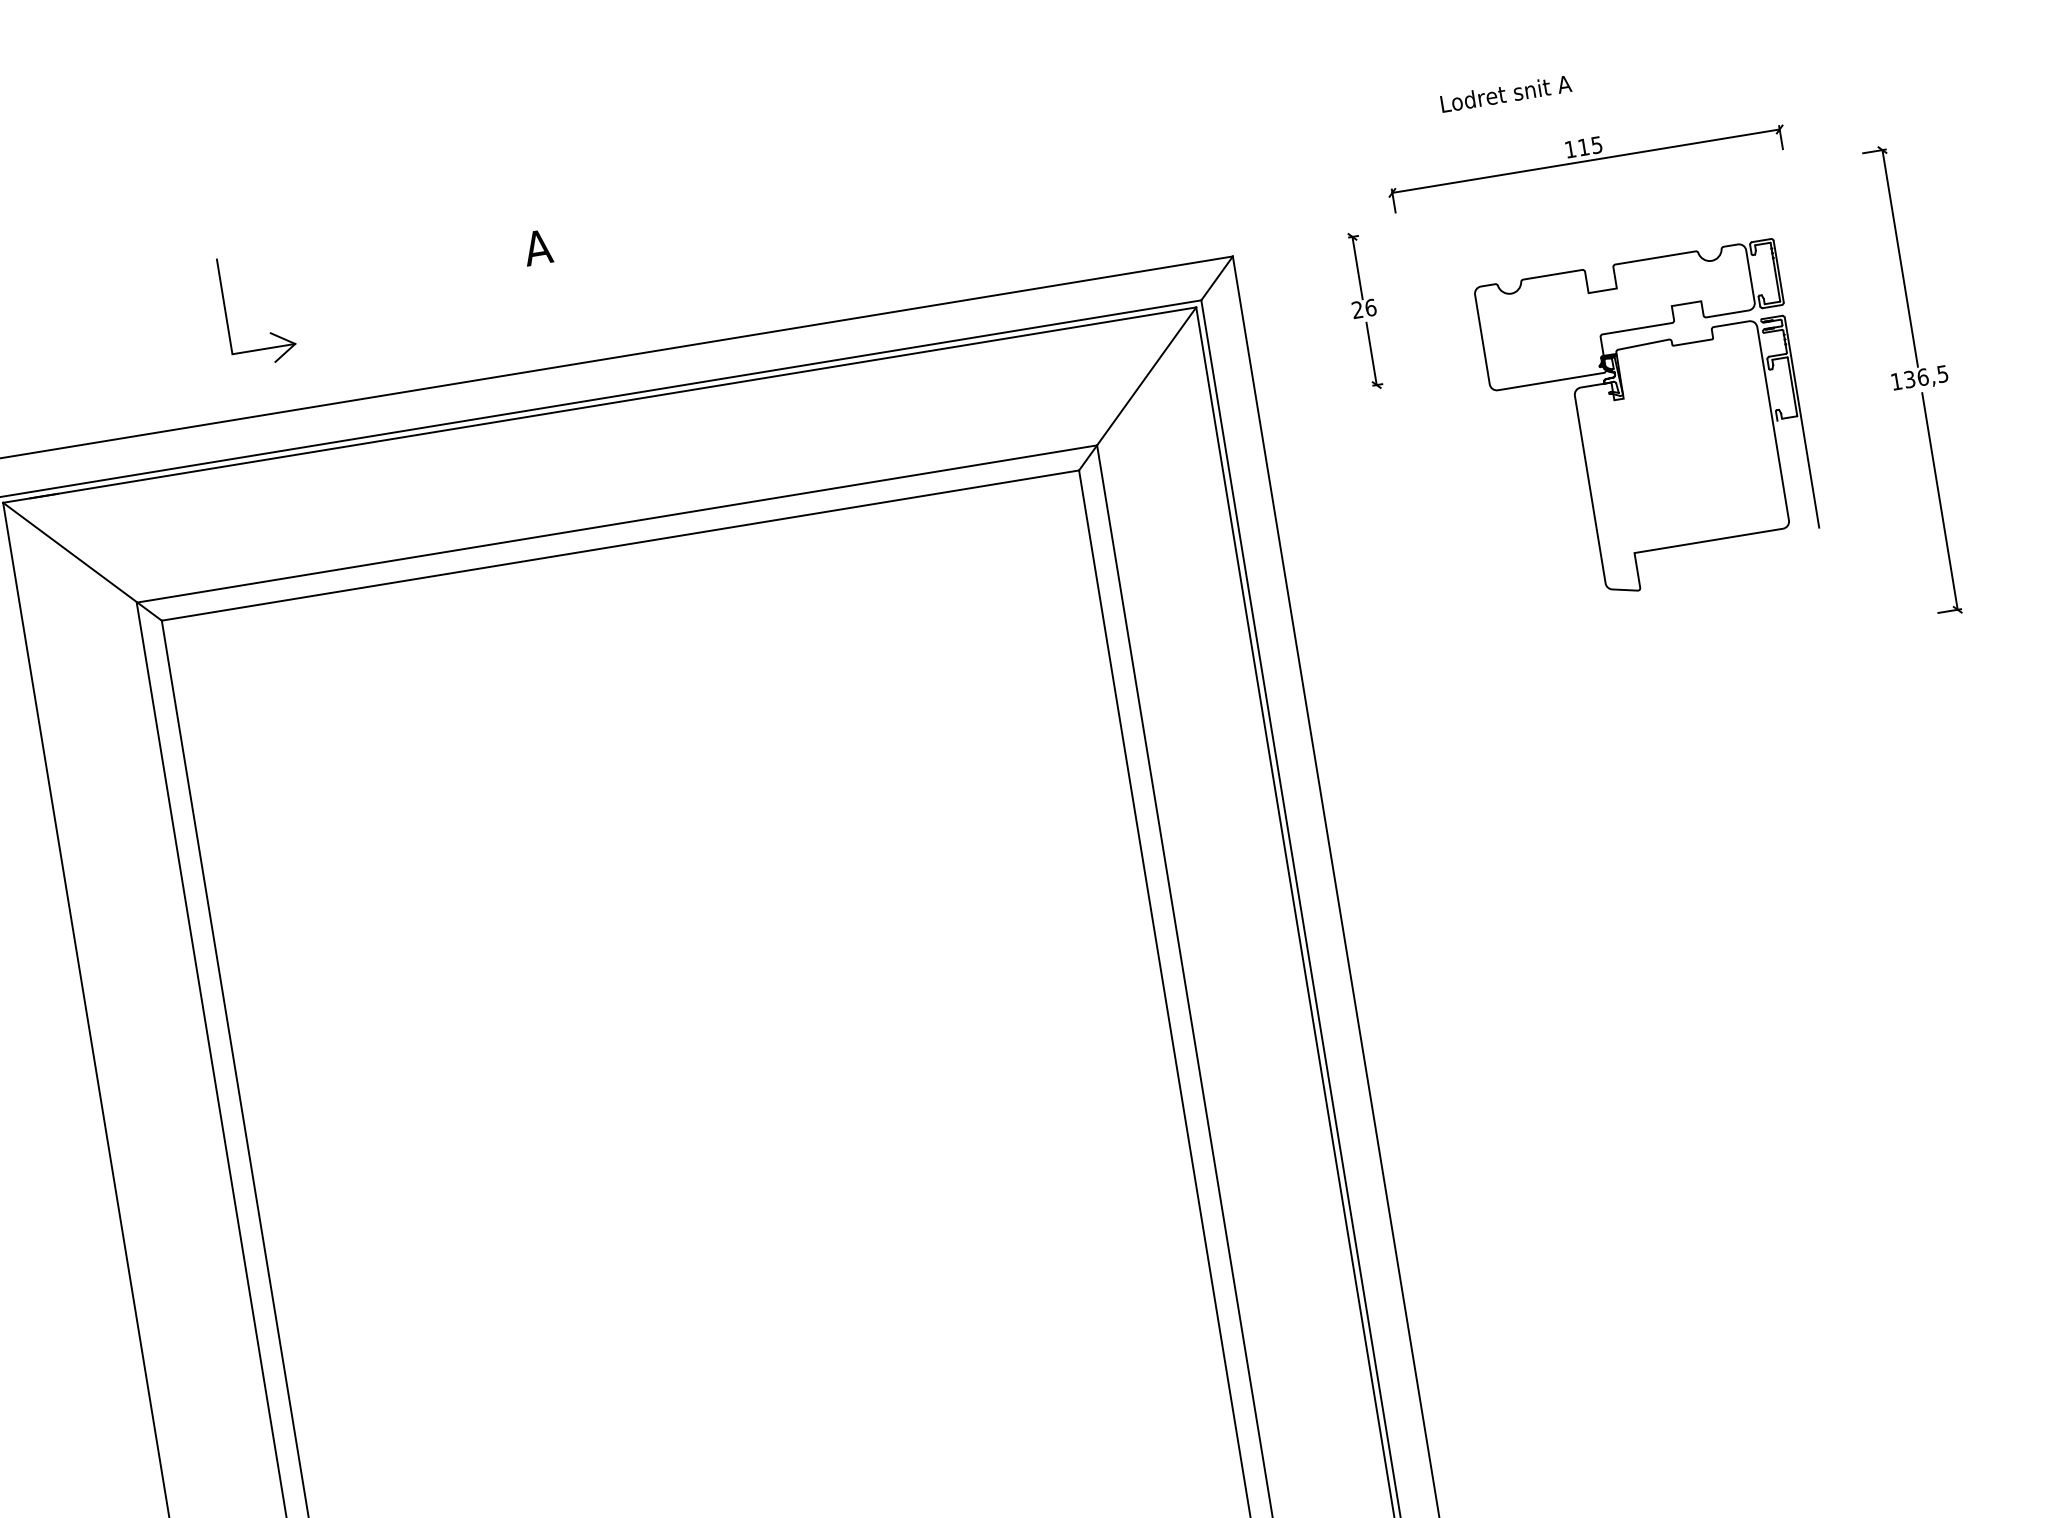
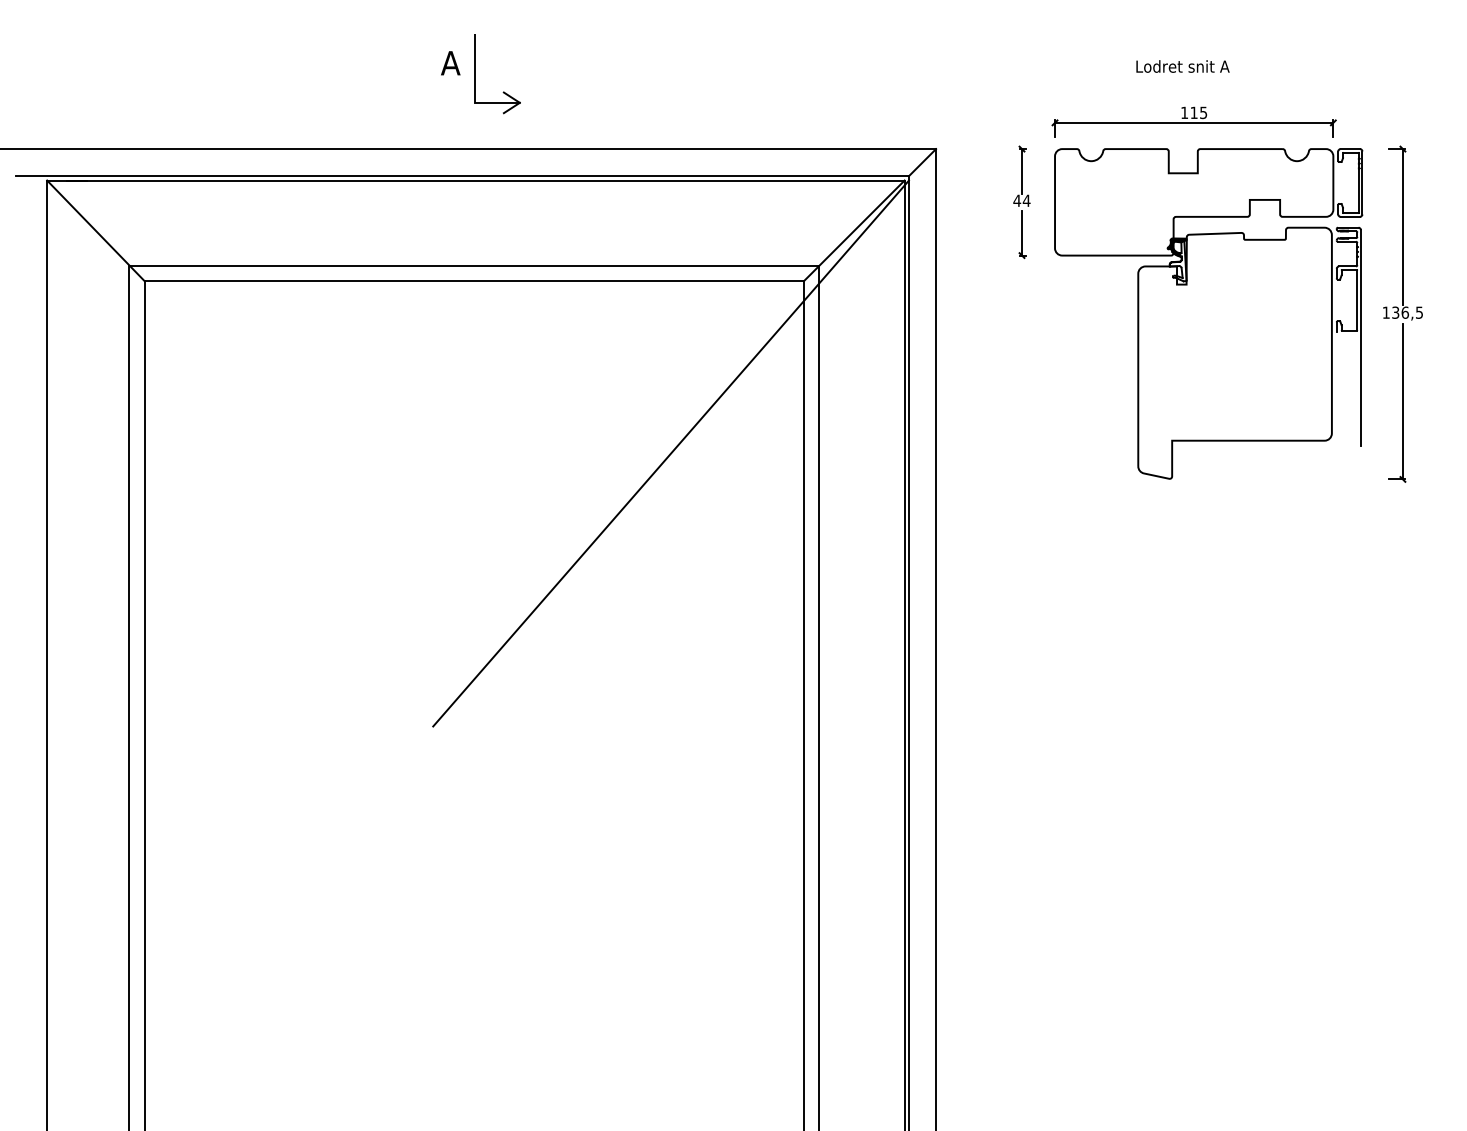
text: (1505, 93) -> (1182, 66), moved
text: (1363, 308) -> (1021, 200), 26 -> 44
part: (269, 331) -> (503, 91), moved
part: (1649, 423) -> (1208, 313), size x1.43
line: (932, 740) -> (670, 453), added

